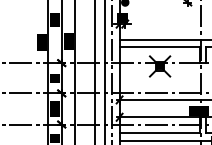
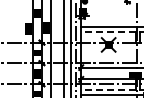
line: (158, 46) -> (107, 31), solid -> dashed
line: (158, 133) -> (107, 90), solid -> dashed

